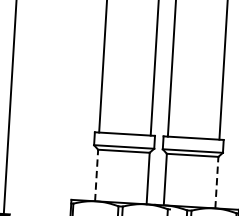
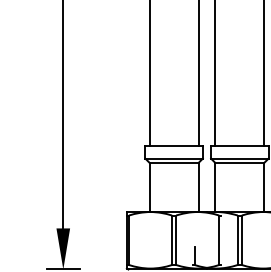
line: (96, 175) -> (149, 187), dashed -> solid
line: (216, 182) -> (264, 187), dashed -> solid

